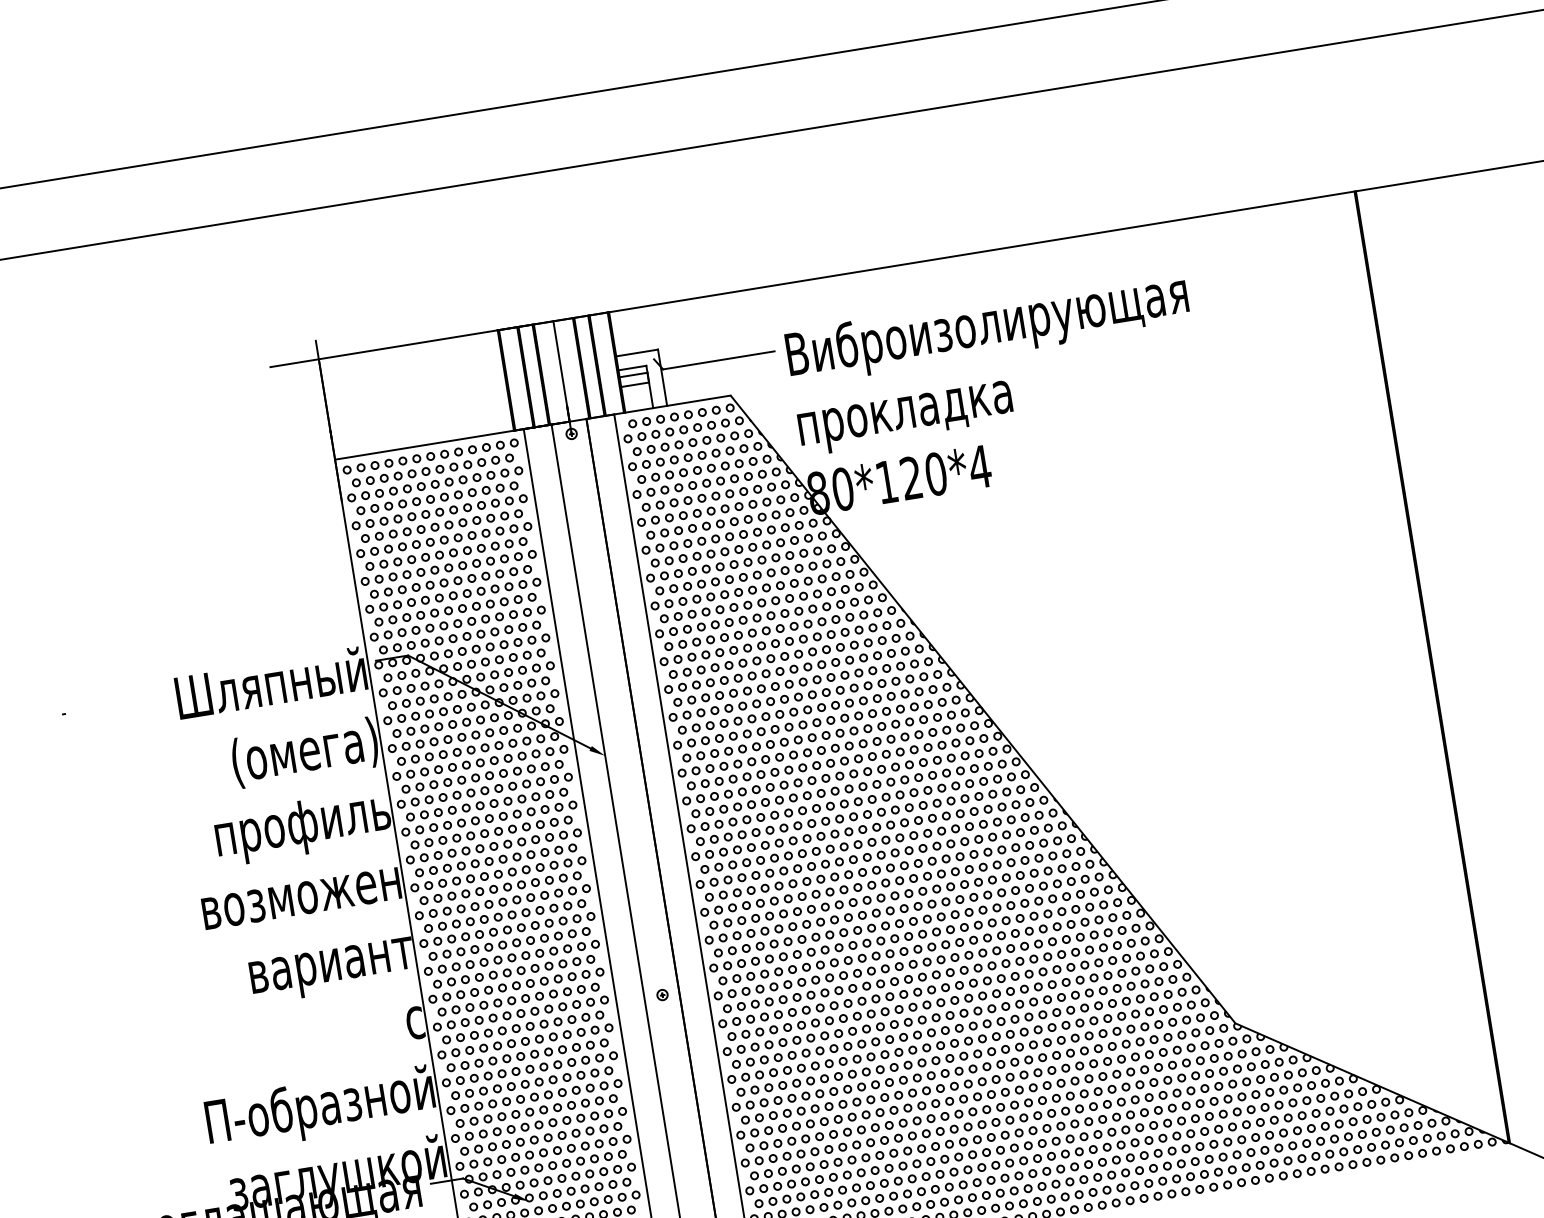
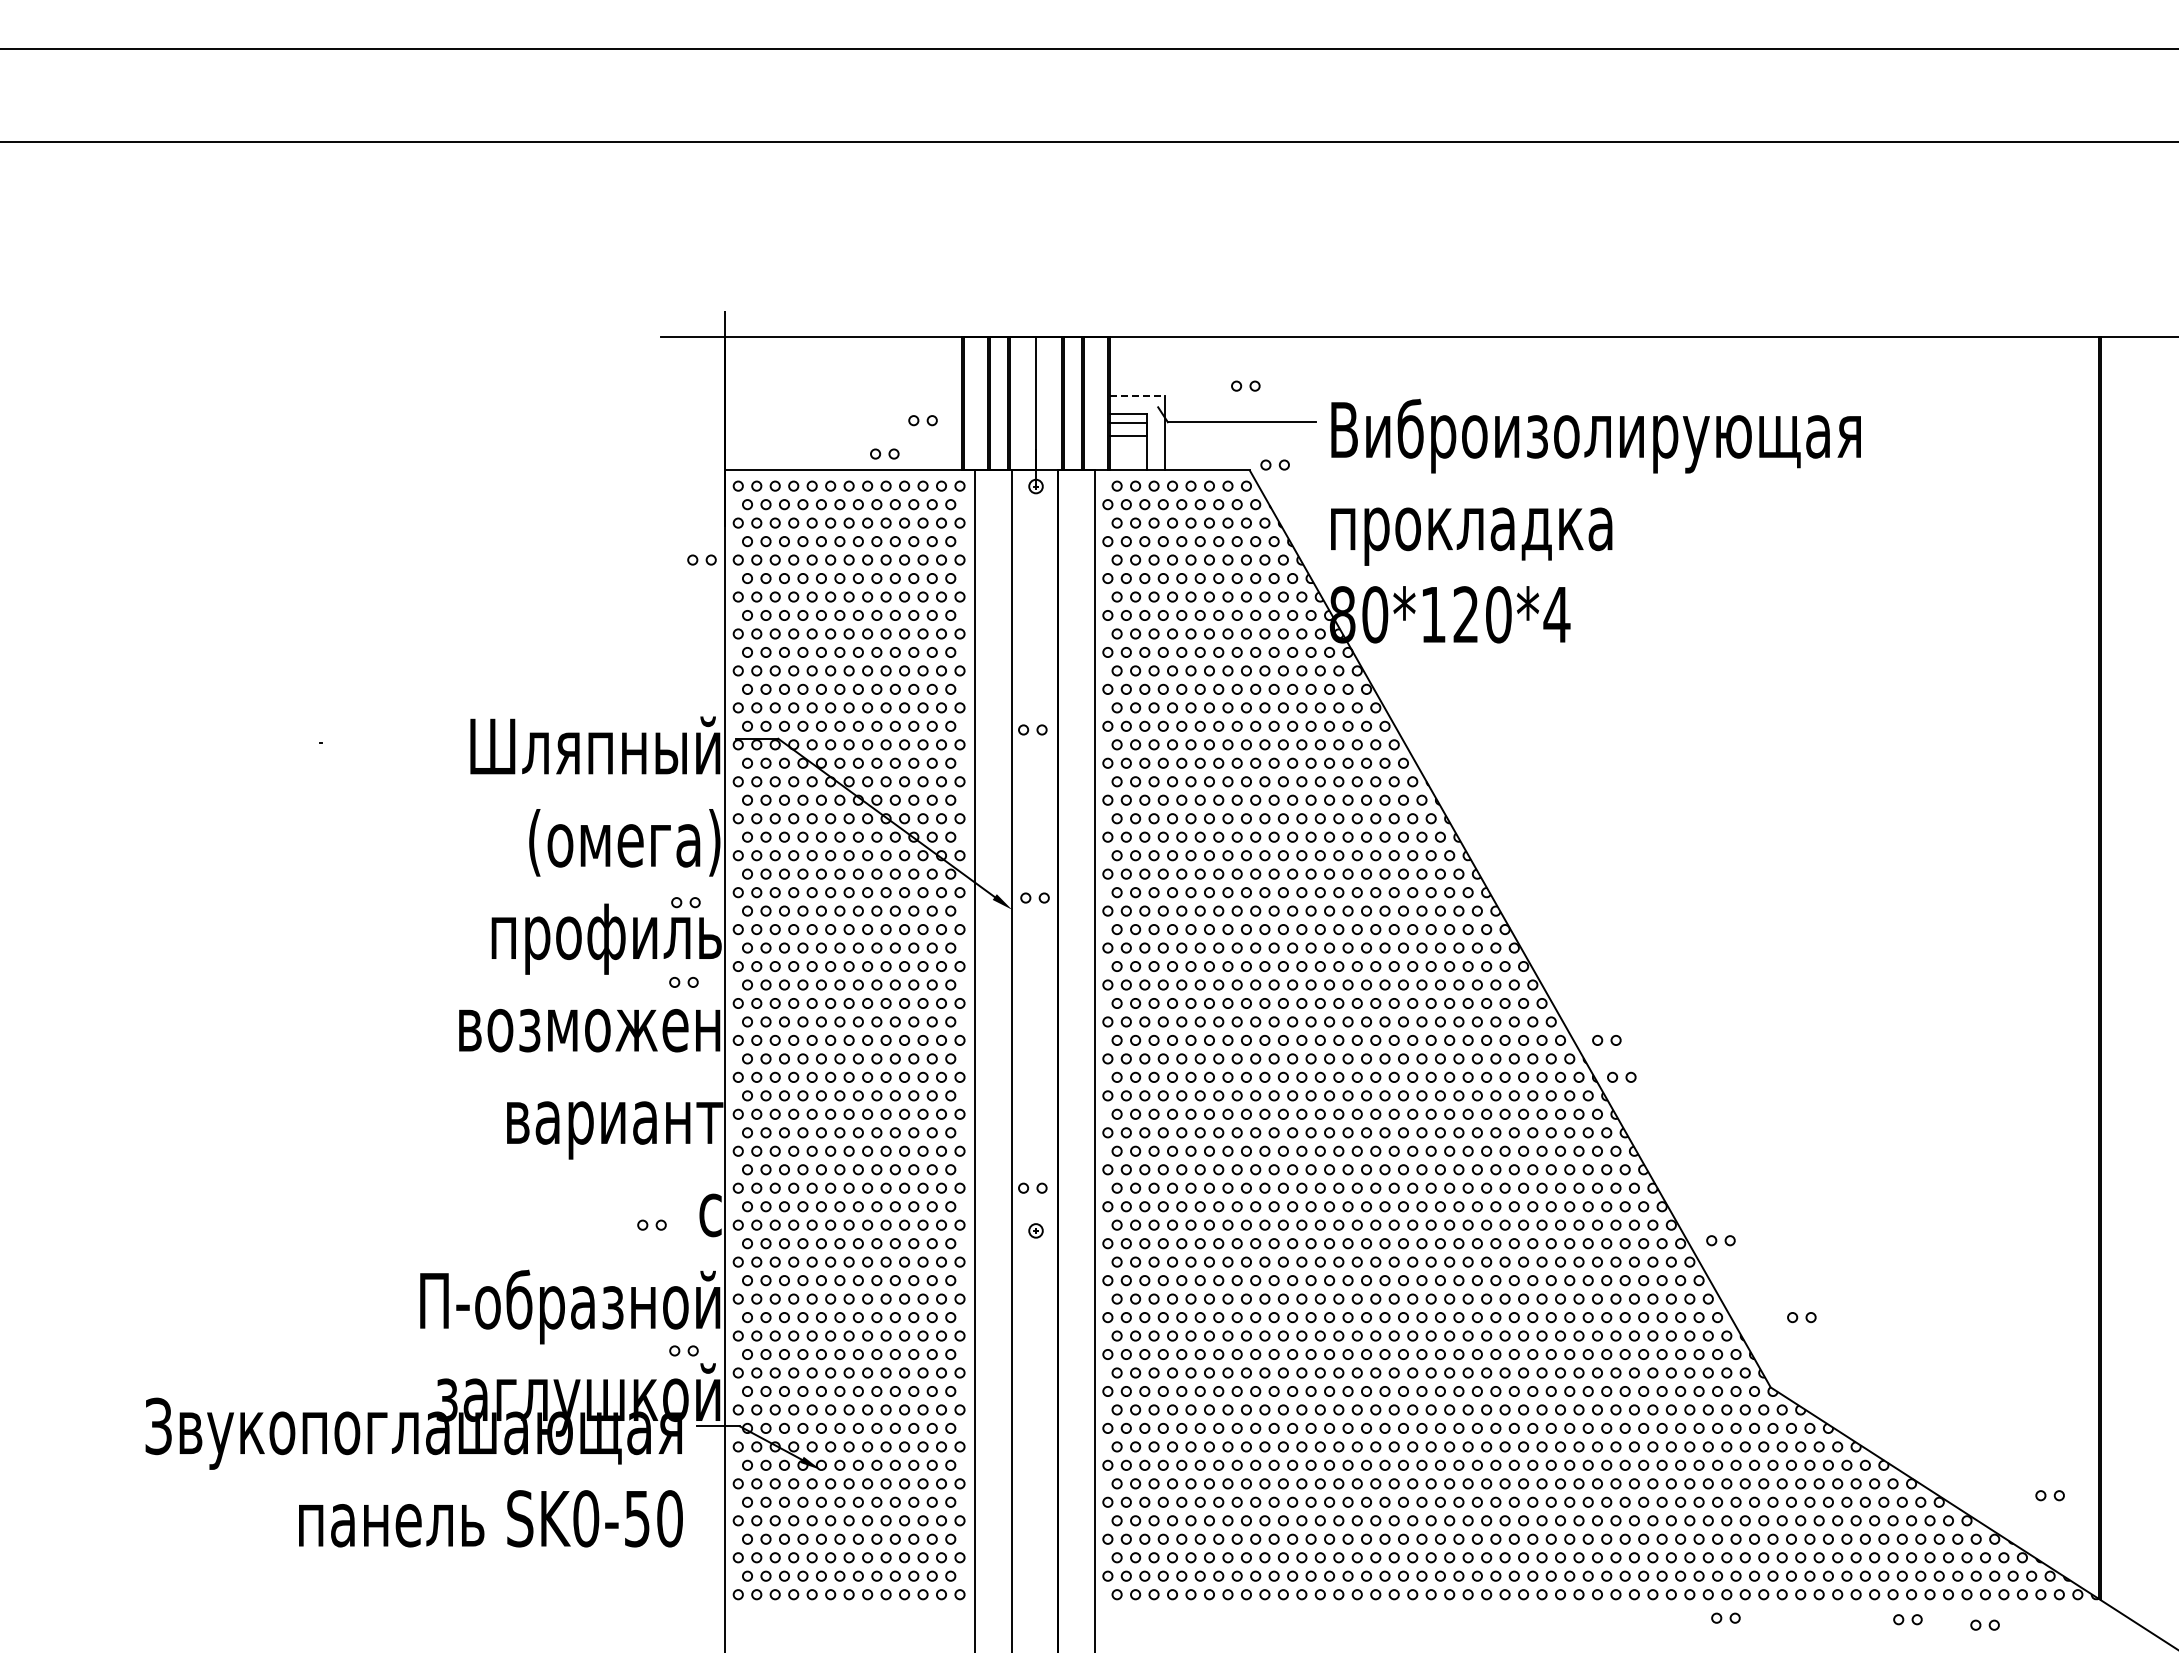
part: (717, 332) -> (1245, 385), added
line: (637, 352) -> (1137, 395), solid -> dashed
part: (748, 388) -> (1274, 464), added
part: (478, 398) -> (922, 420), added
part: (453, 427) -> (884, 453), added
part: (328, 529) -> (701, 559), added
part: (598, 617) -> (1032, 729), added
part: (620, 743) -> (1034, 897), added
part: (1069, 781) -> (1606, 1039), added
part: (358, 790) -> (685, 902), added
part: (1084, 807) -> (1621, 1076), added
part: (366, 850) -> (683, 982), added
part: (1179, 918) -> (1720, 1240), added
part: (654, 962) -> (1032, 1187), added
part: (1250, 966) -> (1801, 1317), added
part: (371, 1037) -> (651, 1224), added
part: (1458, 1070) -> (2049, 1495), added
part: (411, 1128) -> (683, 1350), added
part: (1425, 1175) -> (1984, 1624), added
part: (1366, 1181) -> (1907, 1619), added
part: (1229, 1202) -> (1725, 1617), added

